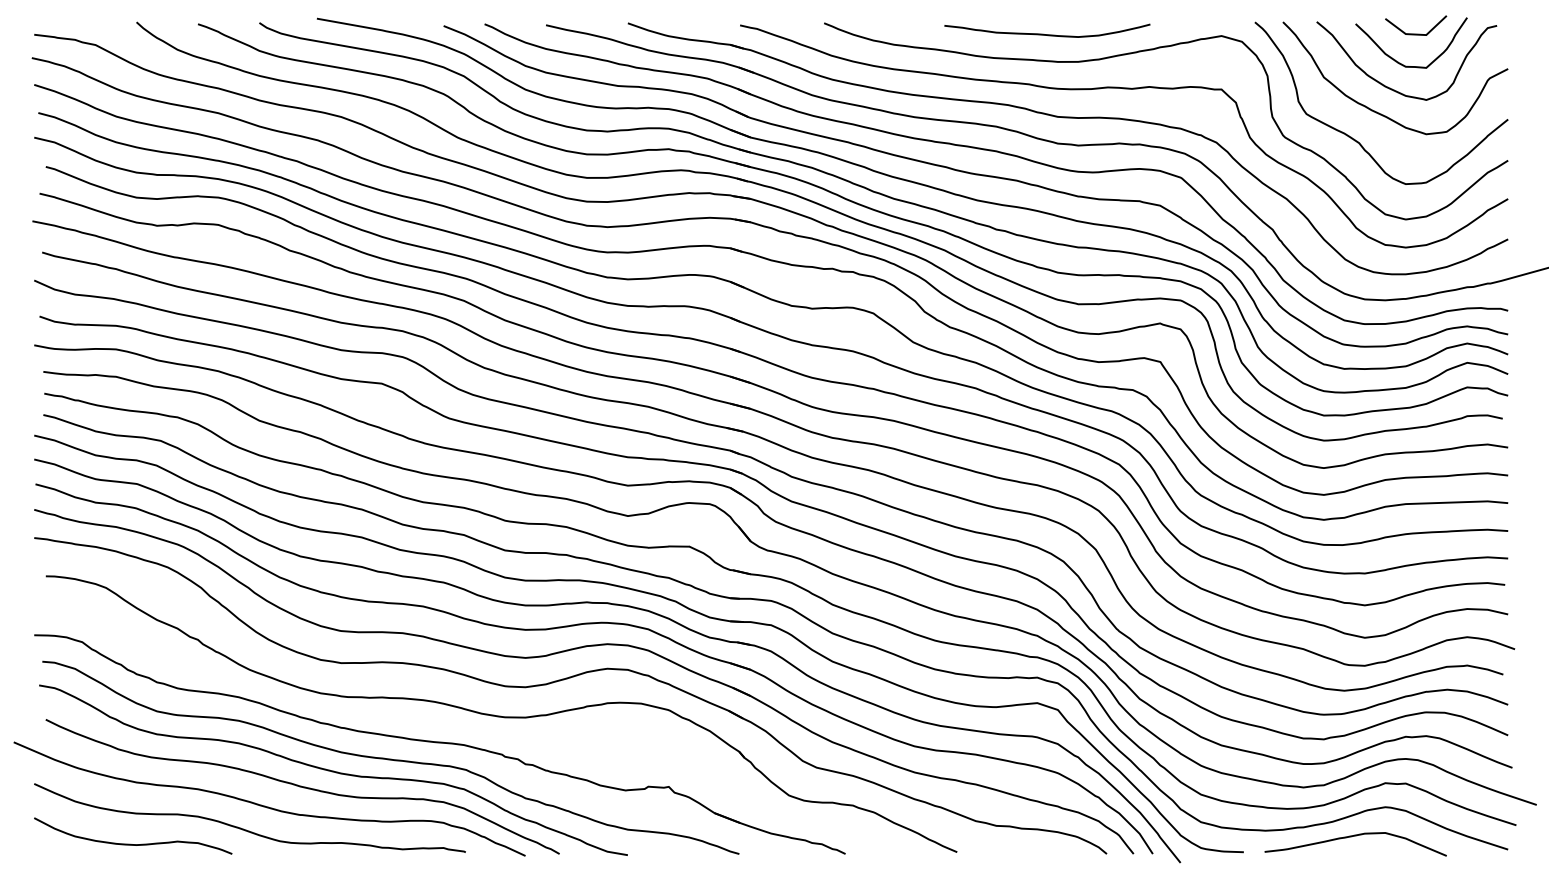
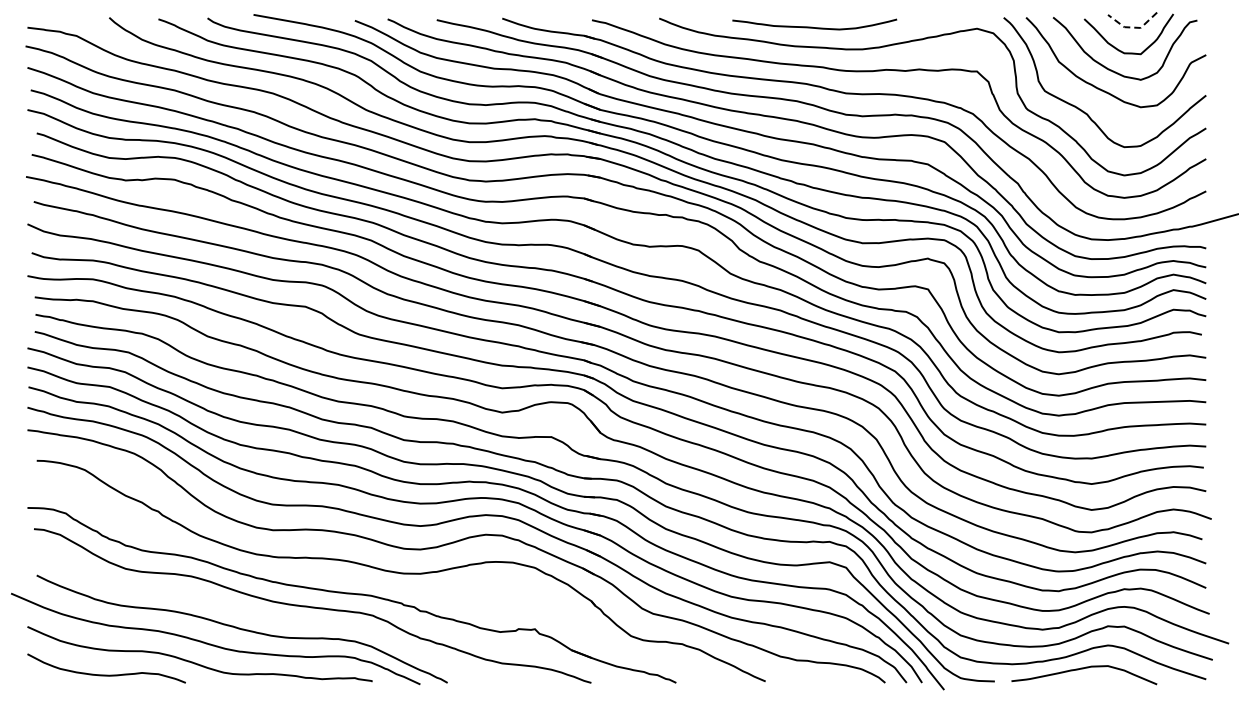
curve: (1044, 33) -> (812, 26), moved
line: (1417, 34) -> (1133, 27), solid -> dashed
curve: (331, 769) -> (265, 615), removed

